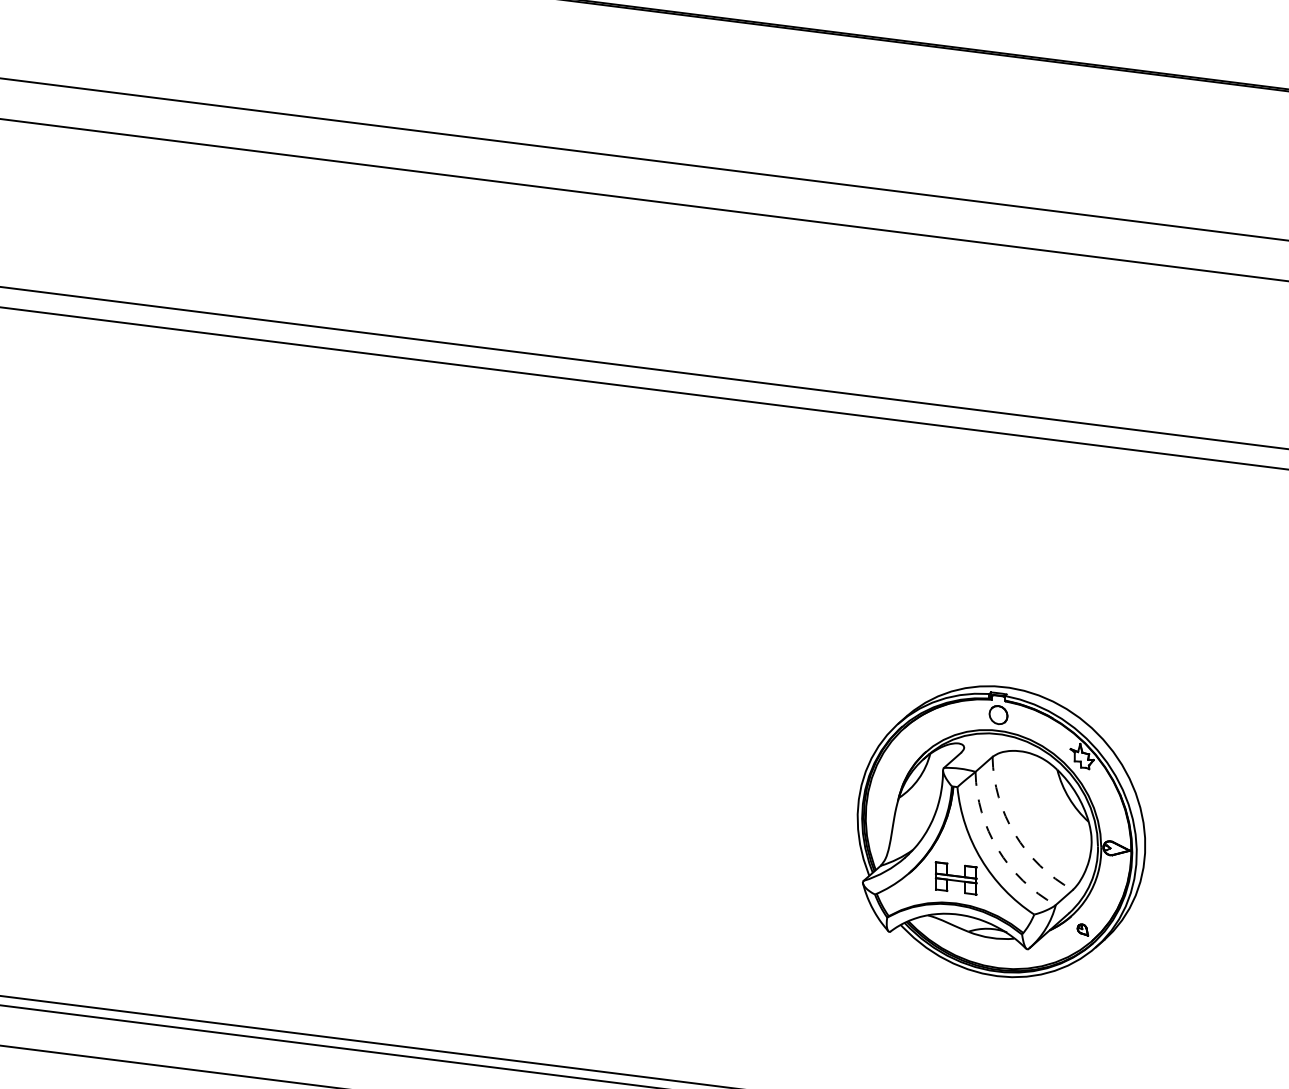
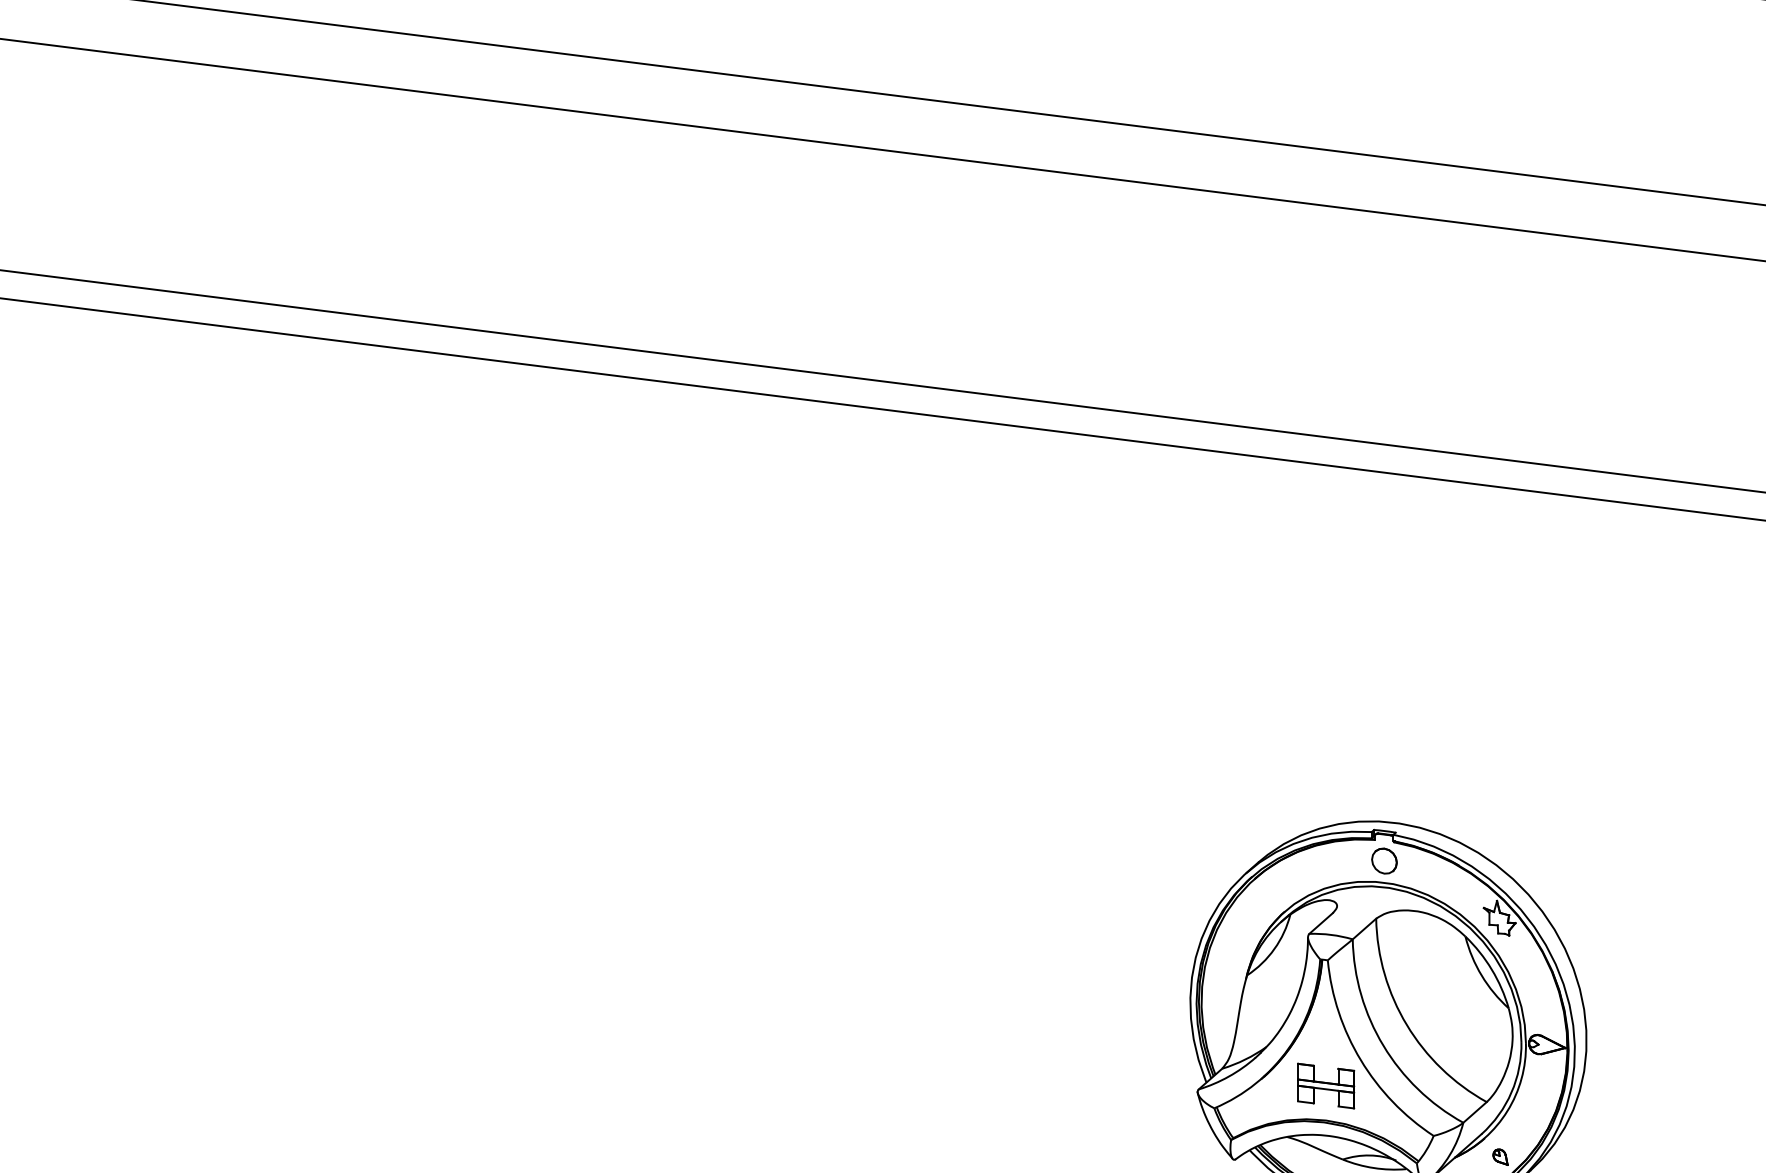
arc: (1014, 834) -> (1406, 1025), dashed -> solid
arc: (997, 849) -> (1383, 1046), dashed -> solid

